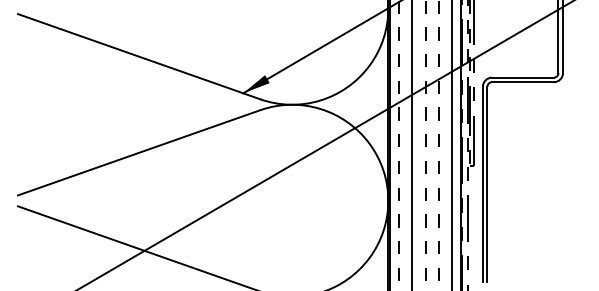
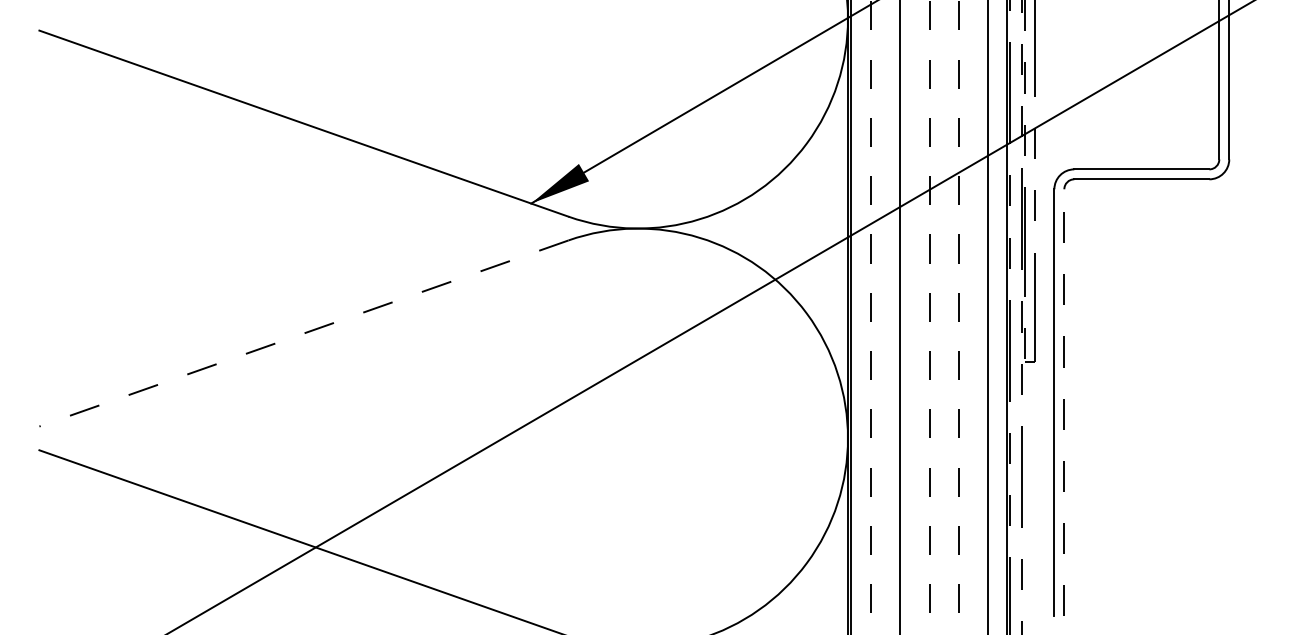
line: (138, 152) -> (302, 332), solid -> dashed
line: (487, 184) -> (1064, 402), solid -> dashed

